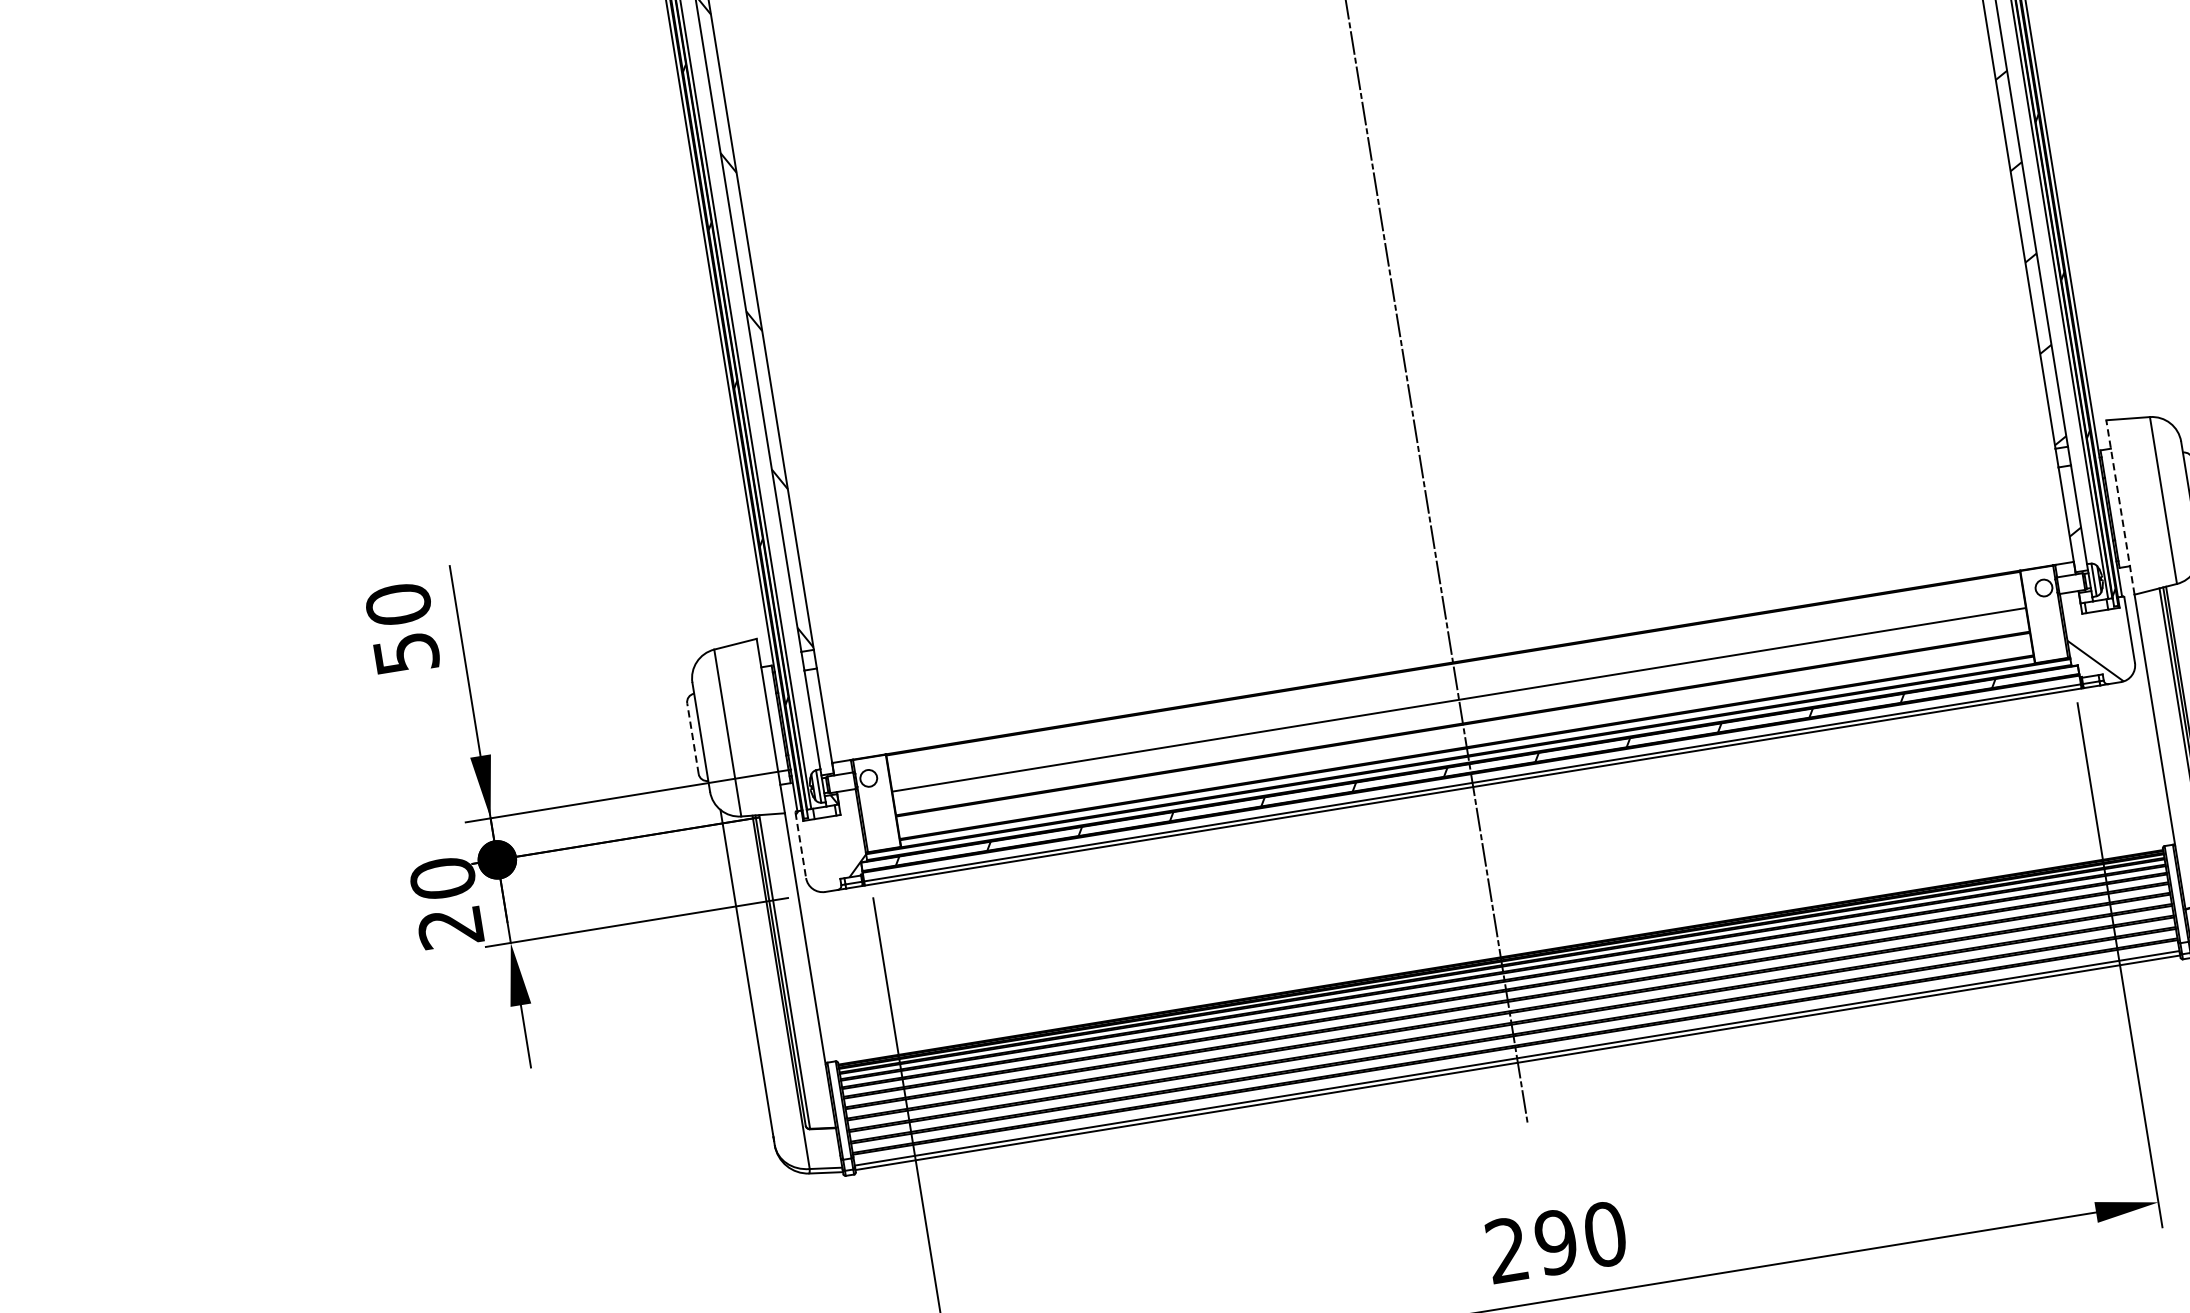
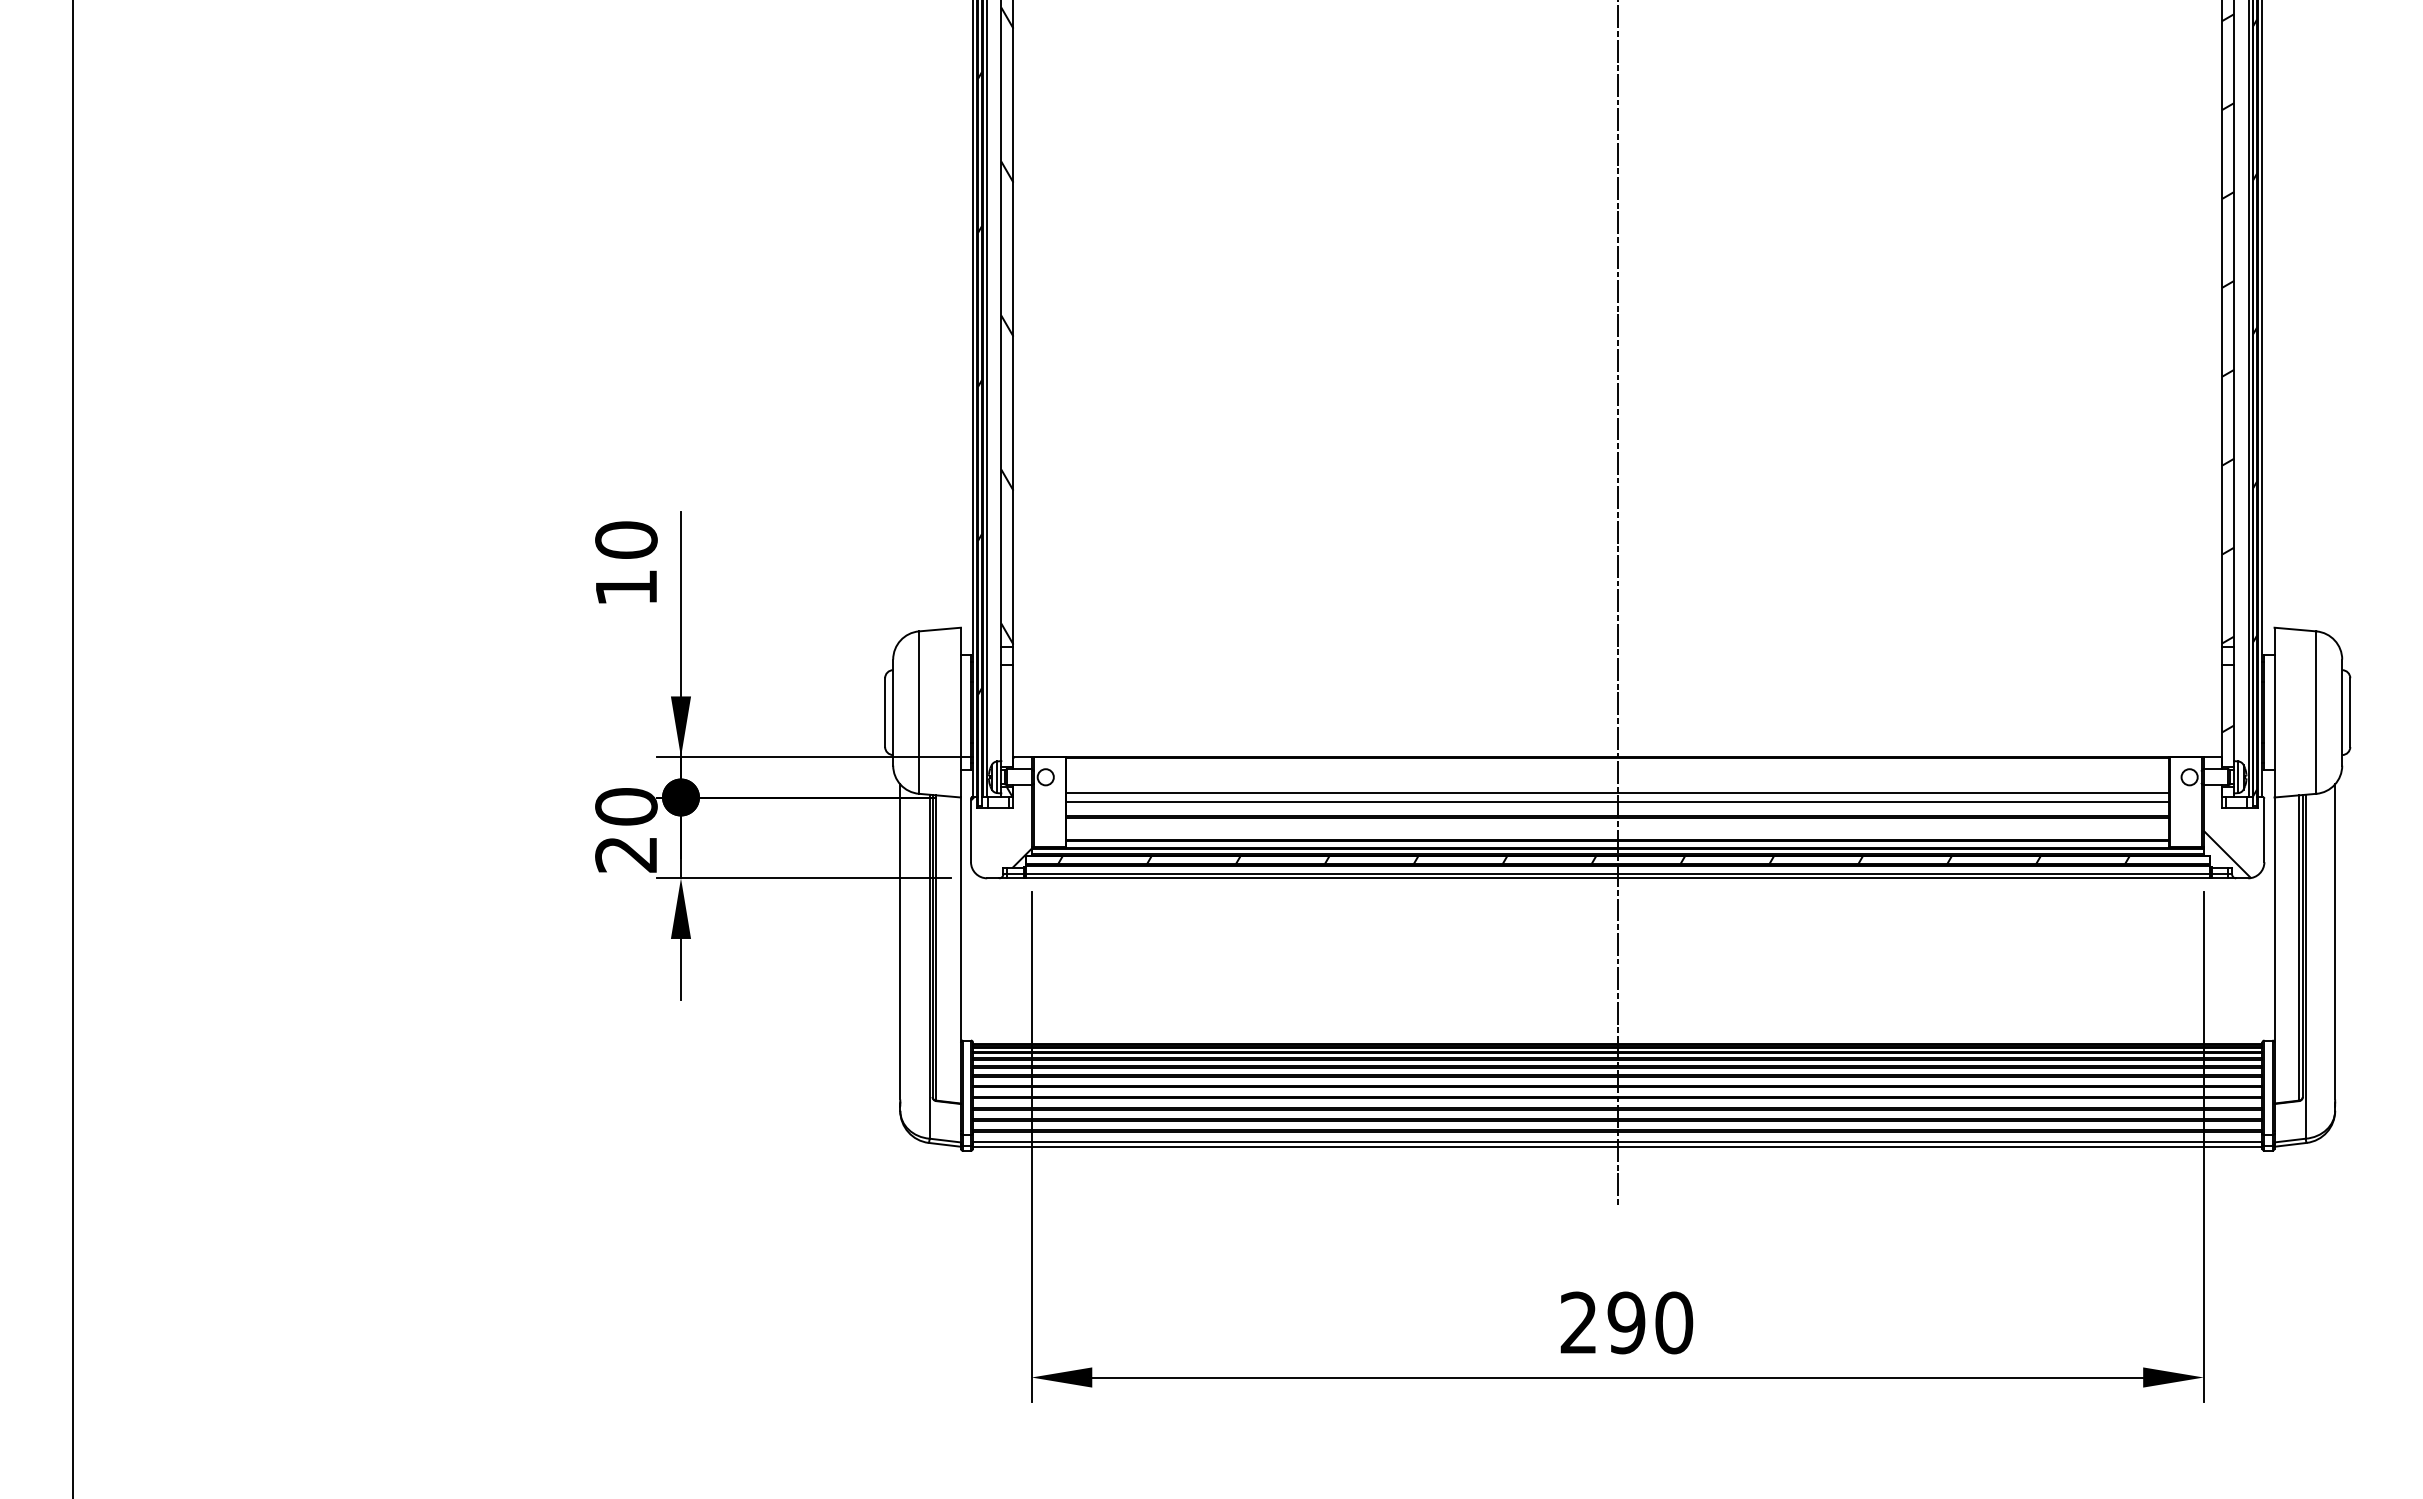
line: (2120, 507) -> (2274, 712), dashed -> solid
text: (406, 653) -> (626, 587), 50 -> 10
line: (1460, 708) -> (1617, 801), added
line: (693, 738) -> (885, 712), dashed -> solid
line: (801, 845) -> (971, 830), dashed -> solid

